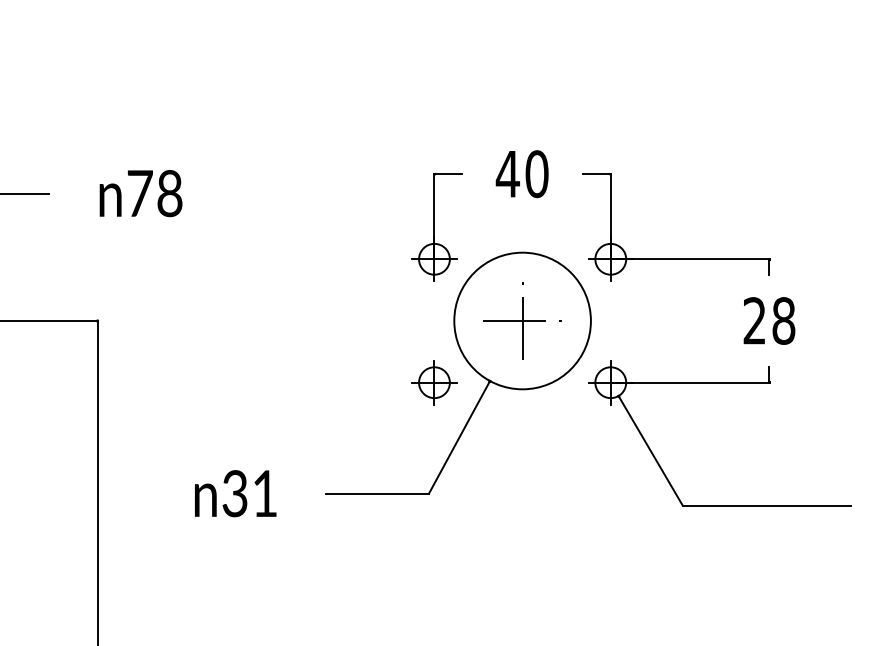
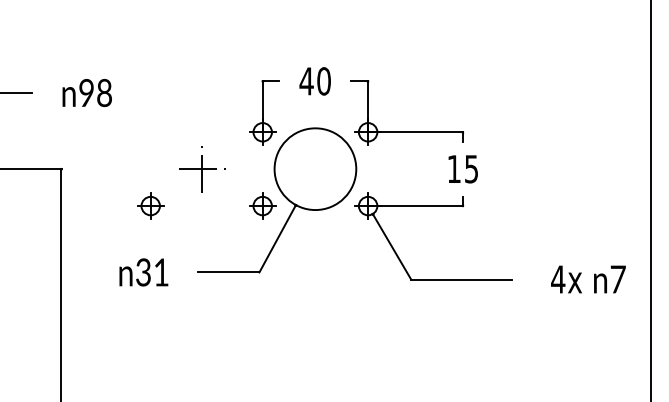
text: (139, 192) -> (86, 92), 78 -> 98
text: (768, 319) -> (462, 168), 28 -> 15
part: (522, 321) -> (202, 169), moved
part: (246, 381) -> (150, 205), added

